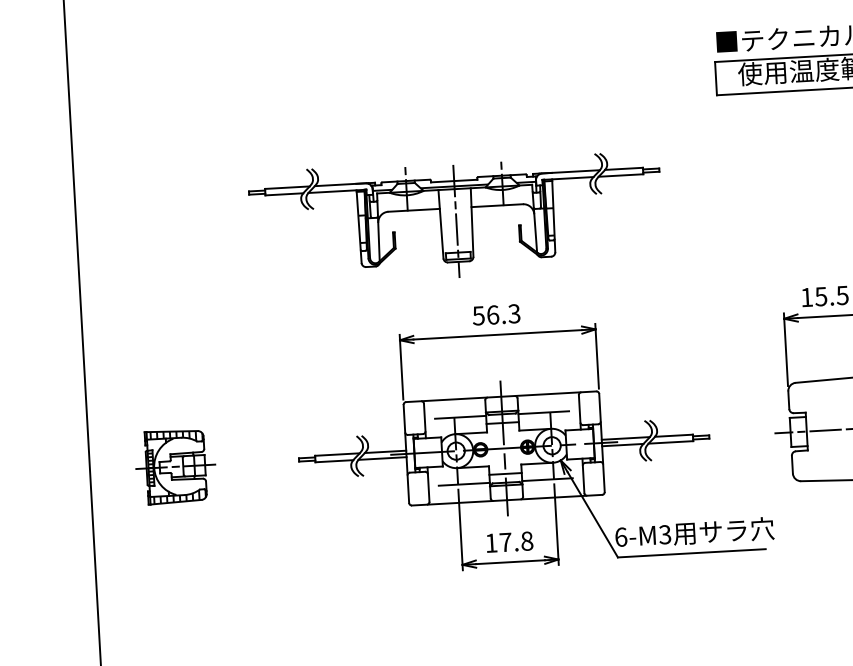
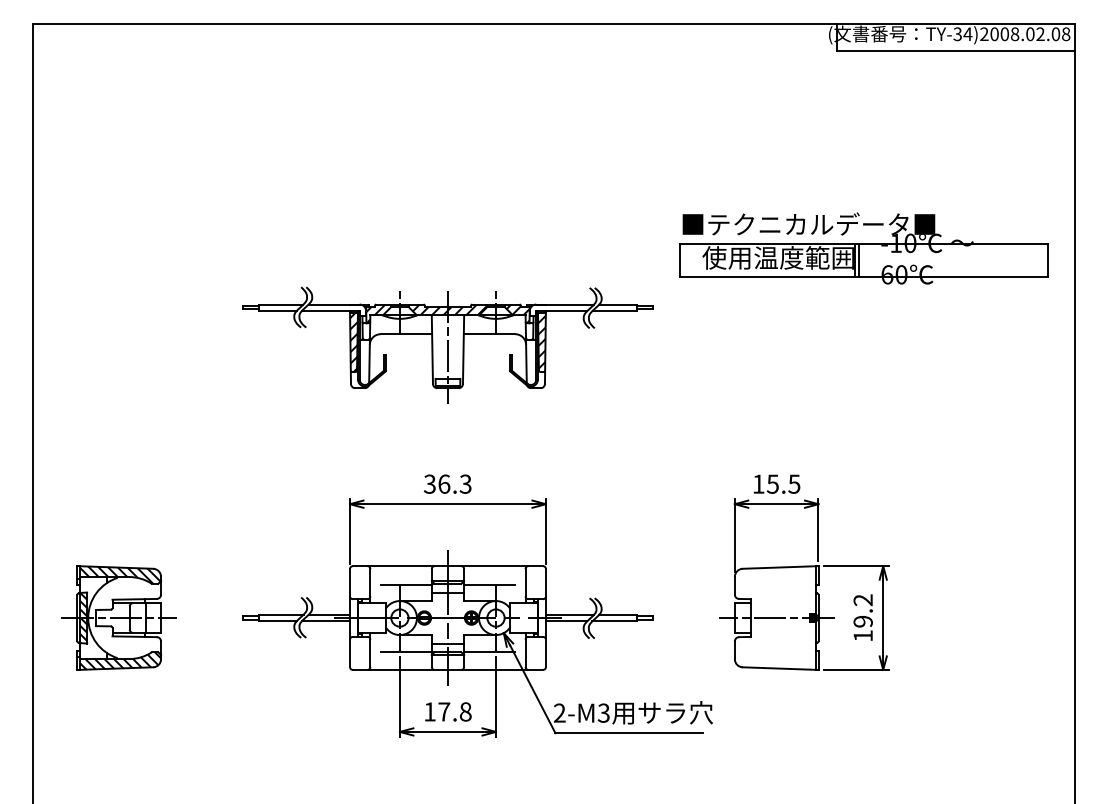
part: (455, 218) -> (447, 344), moved
text: (478, 315) -> (429, 483), 56.3 -> 36.3
part: (175, 466) -> (118, 617), size x1.43
text: (620, 536) -> (559, 712), 6-M3 -> 2-M3

